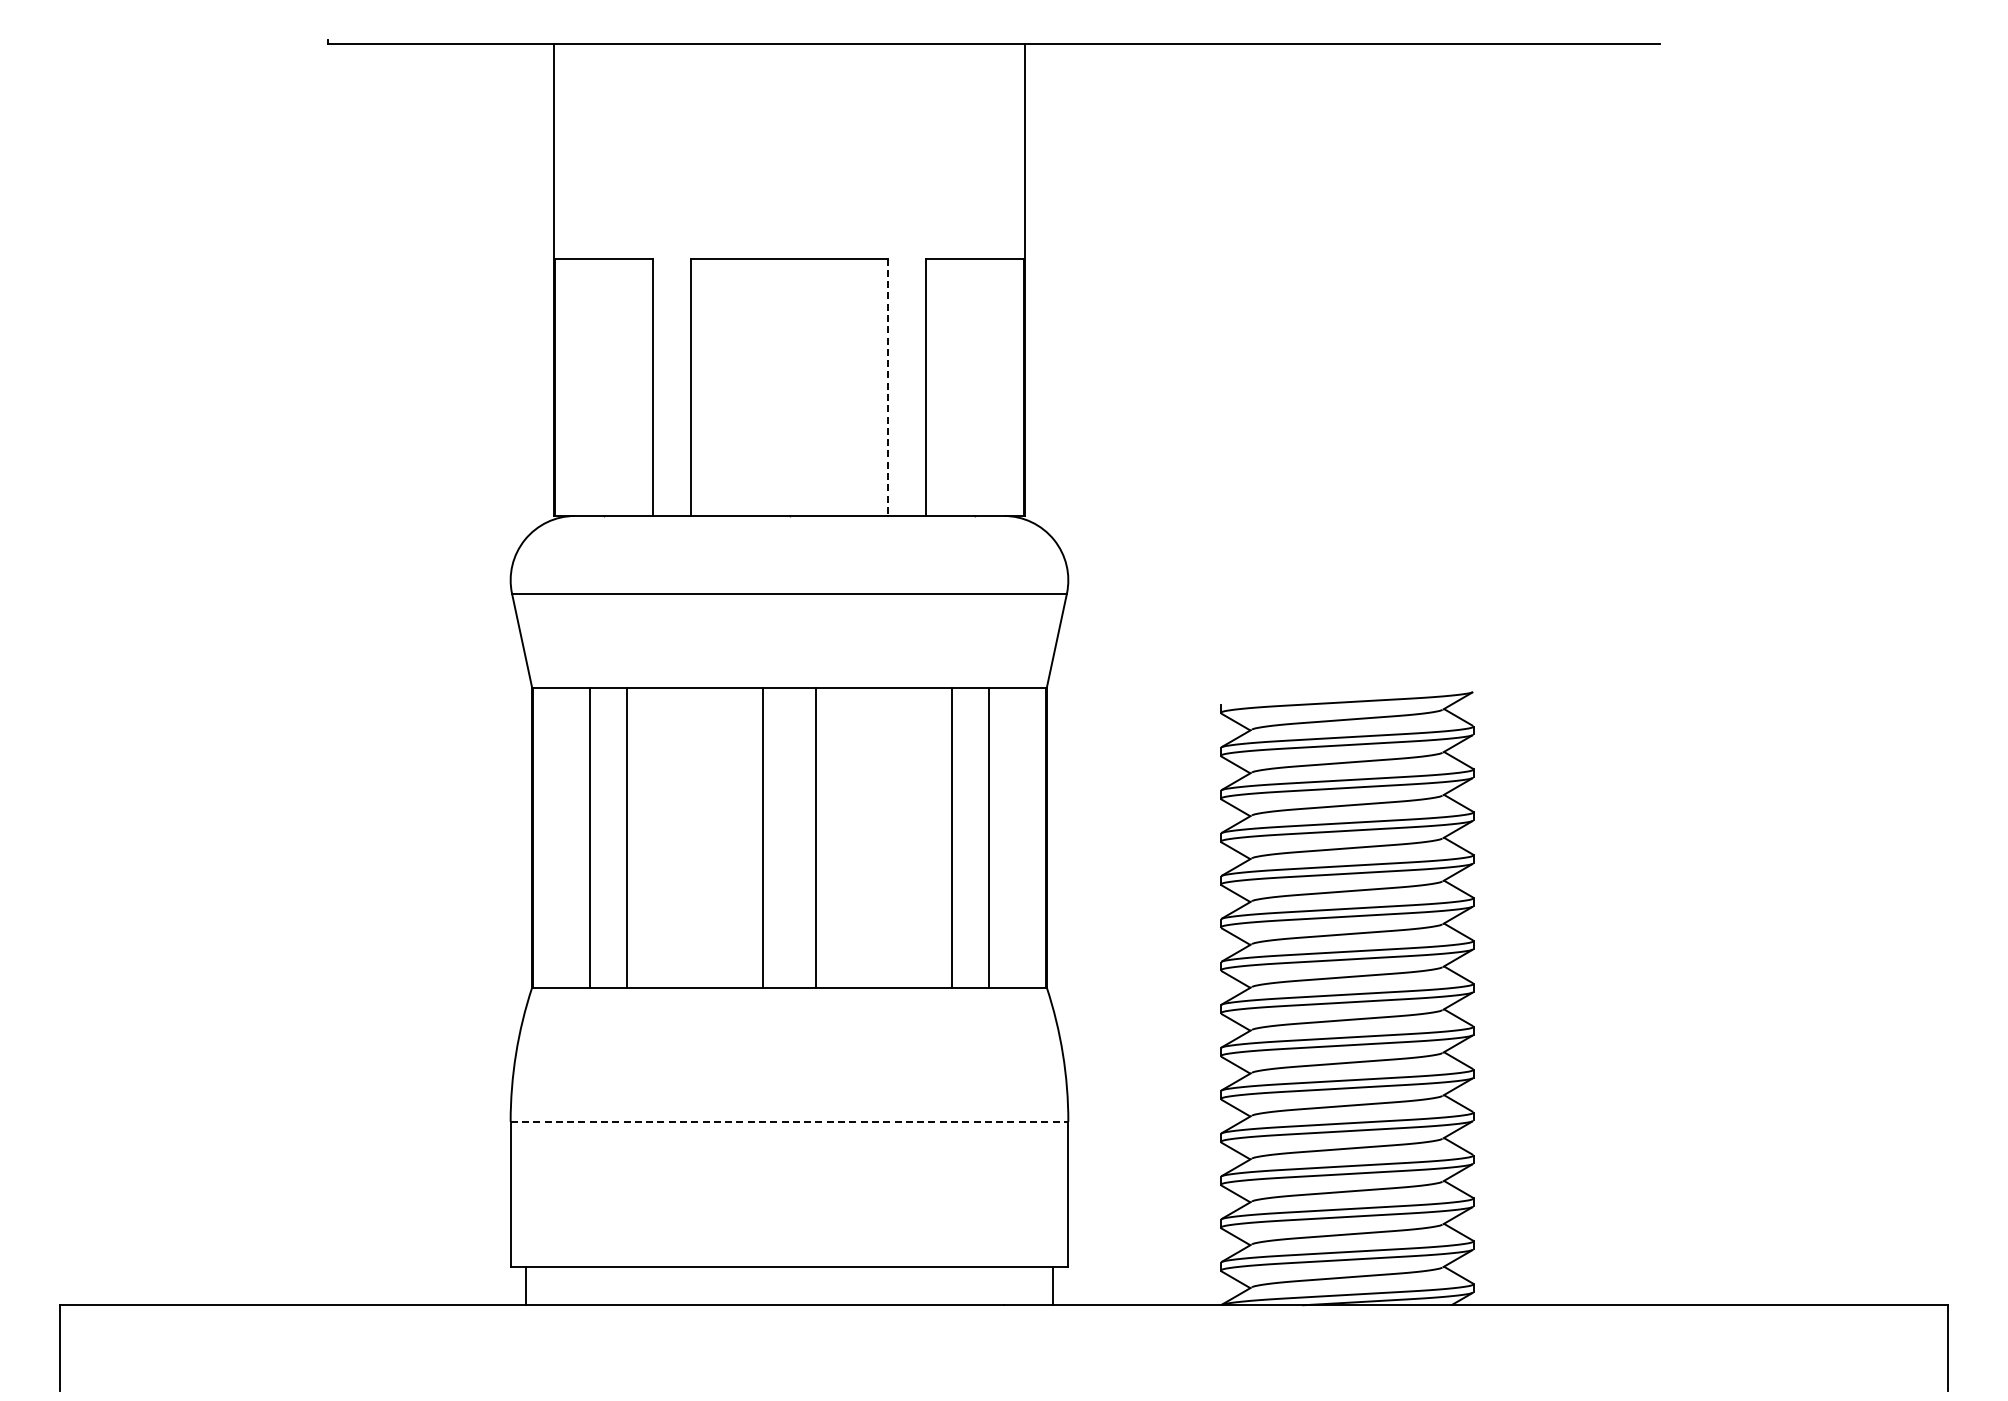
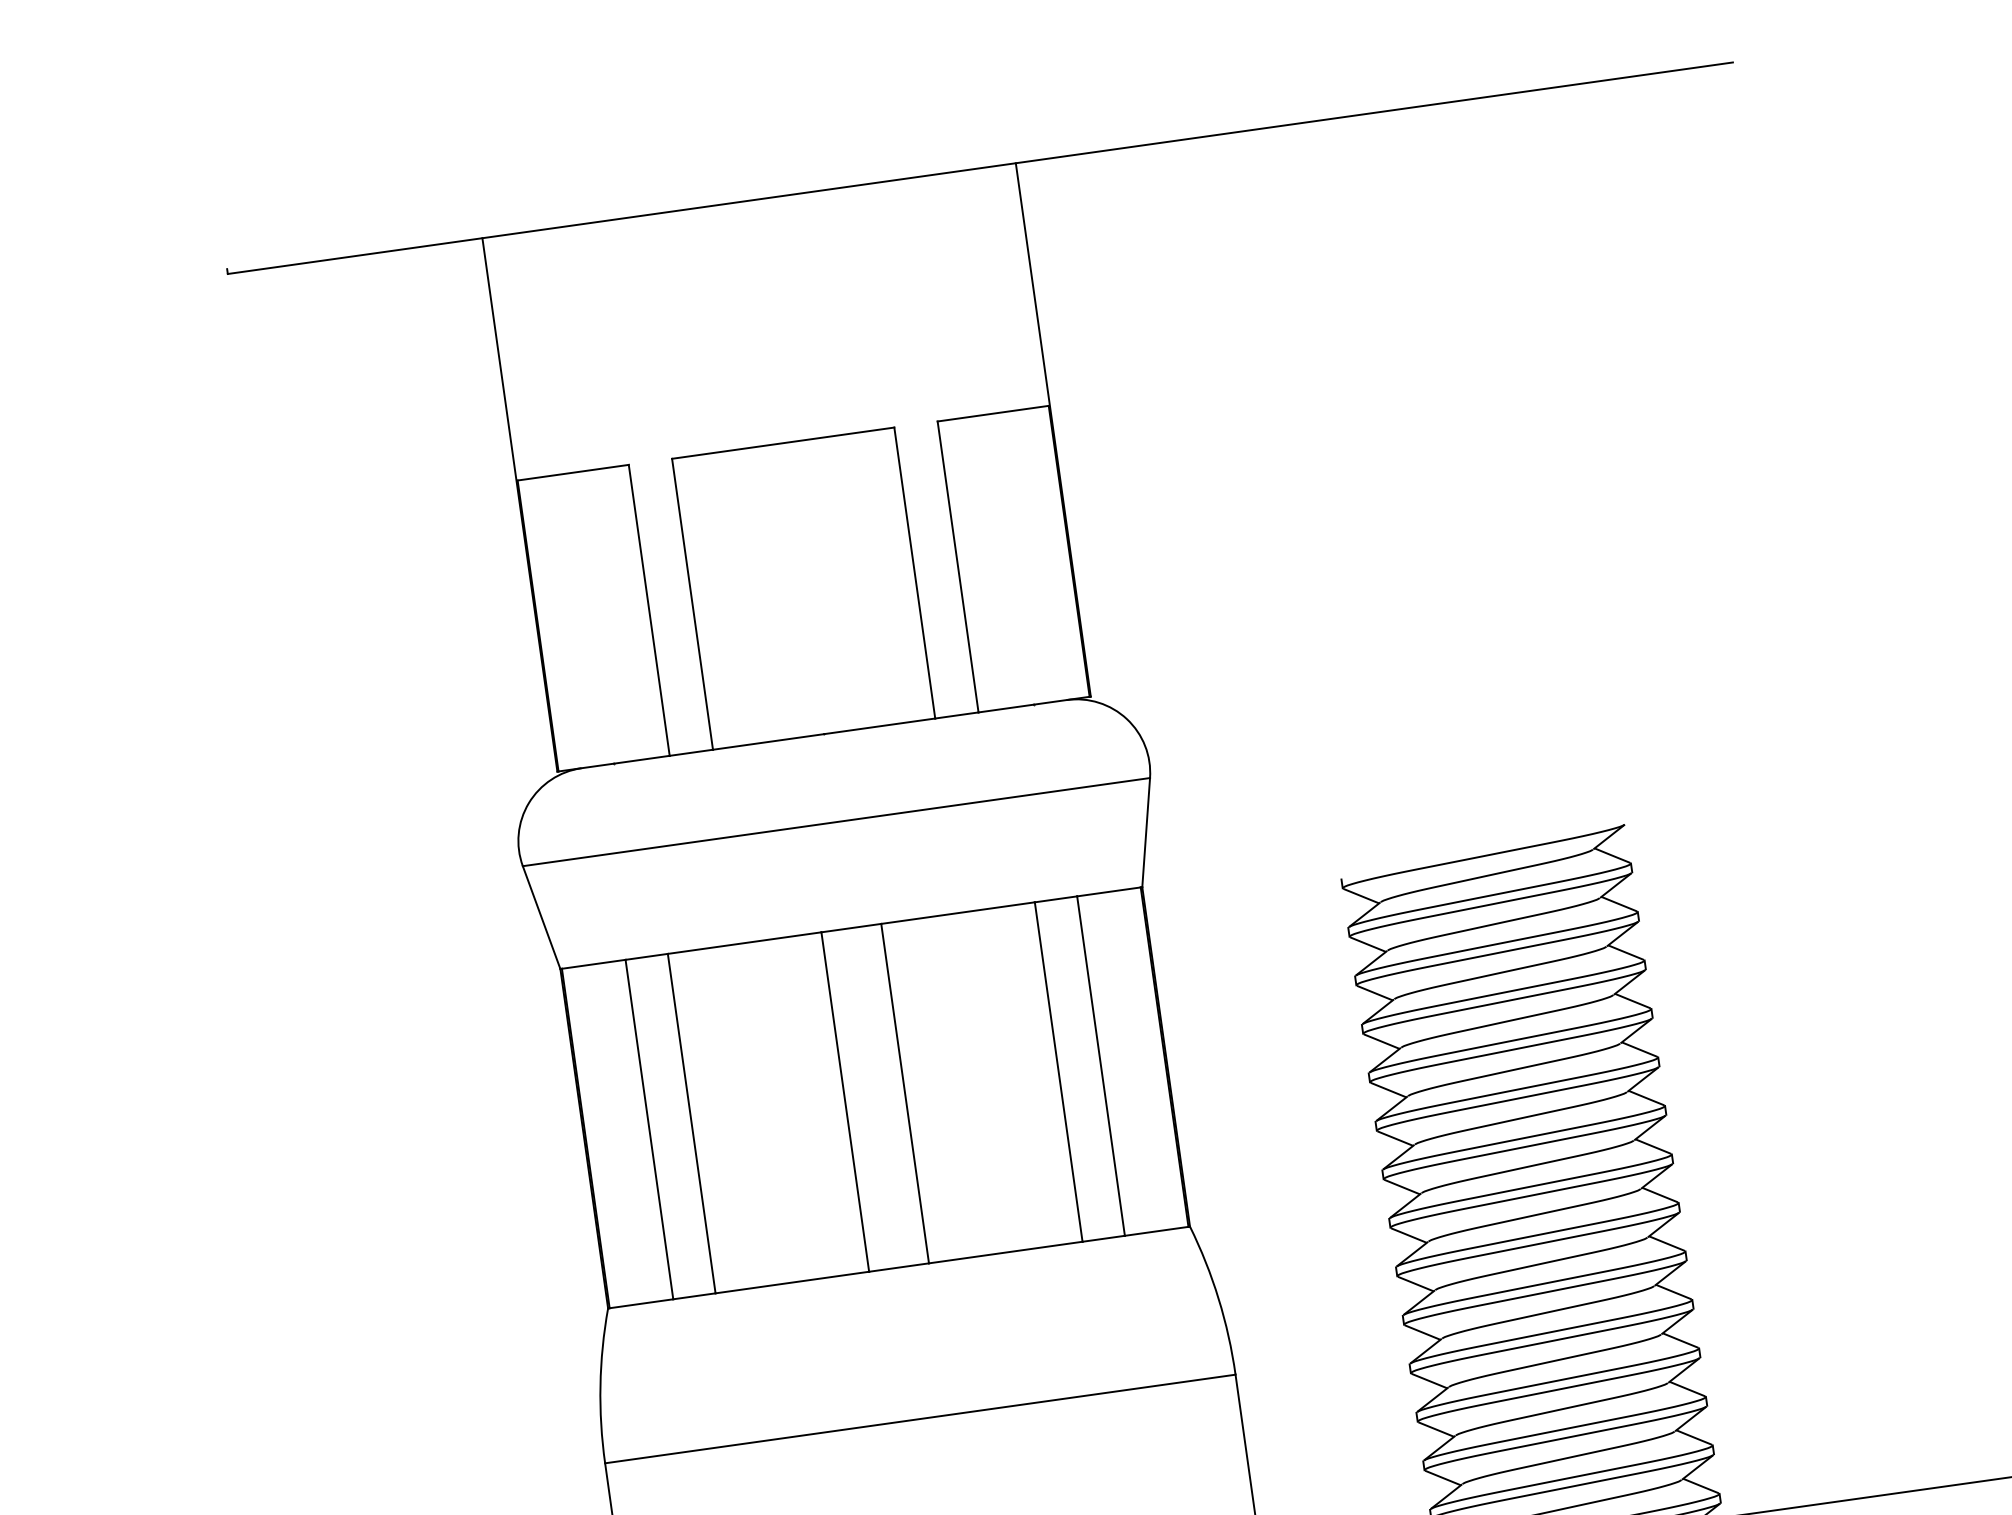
line: (887, 387) -> (914, 573), dashed -> solid
line: (789, 1121) -> (920, 1418), dashed -> solid

